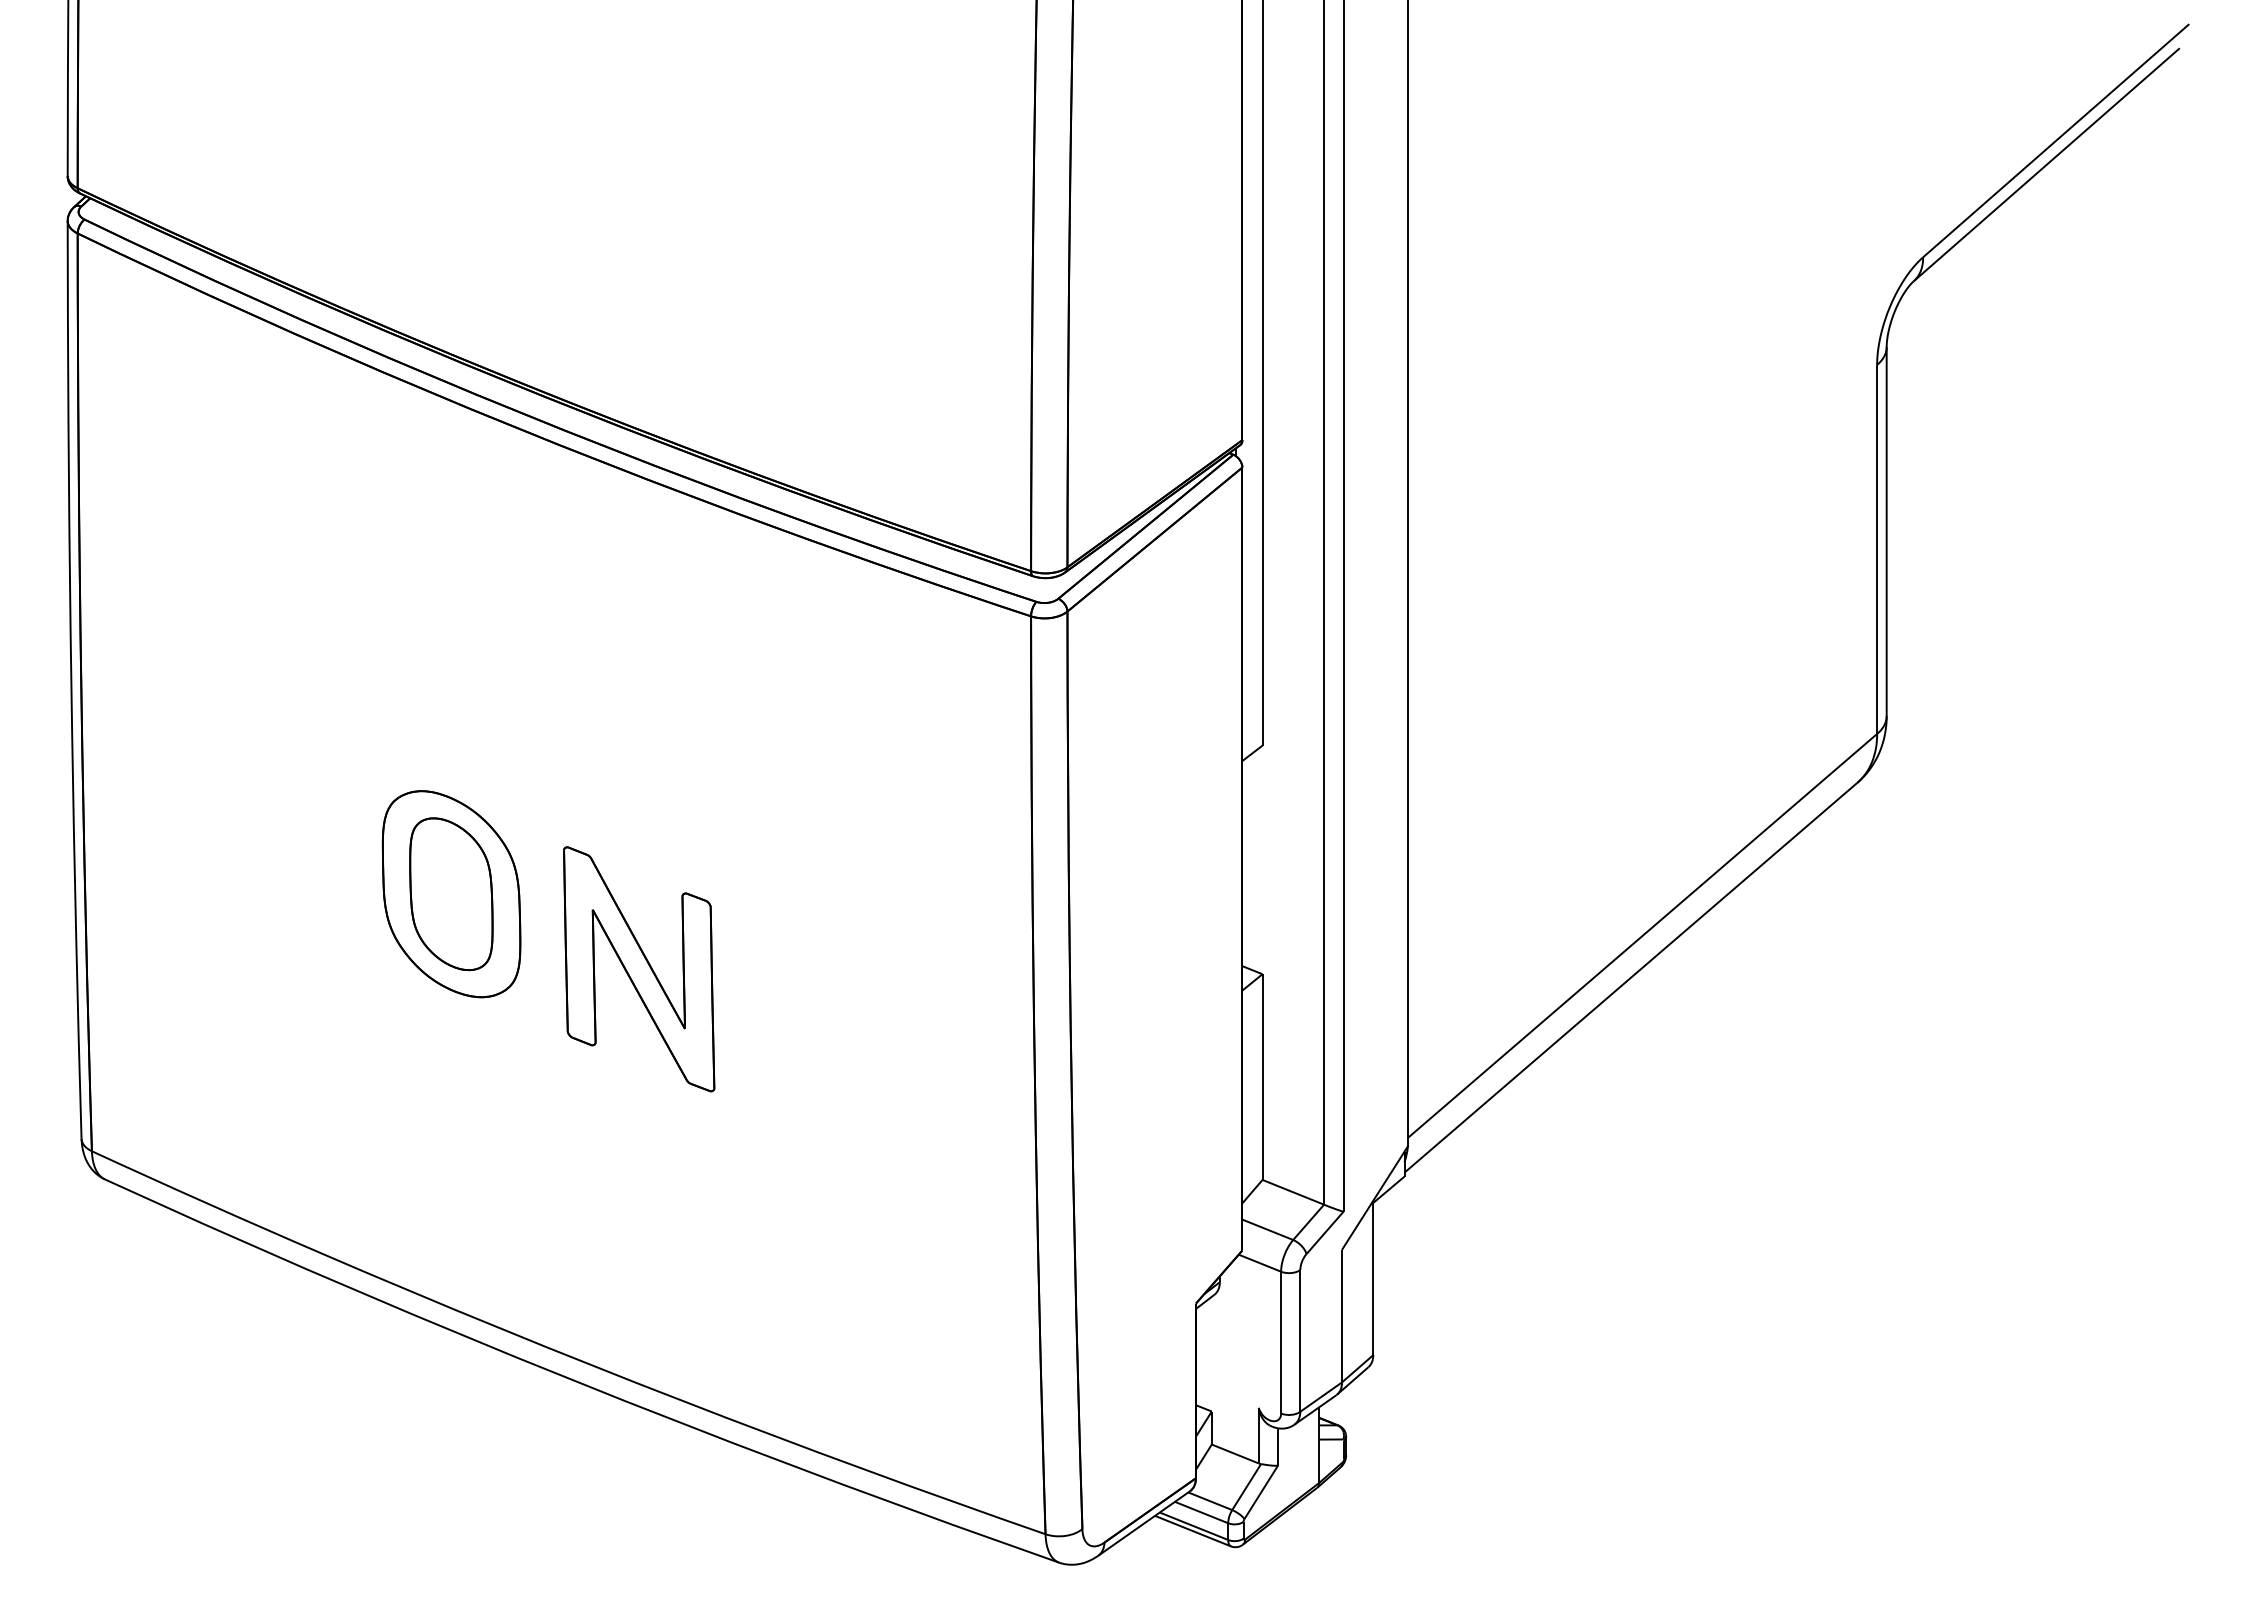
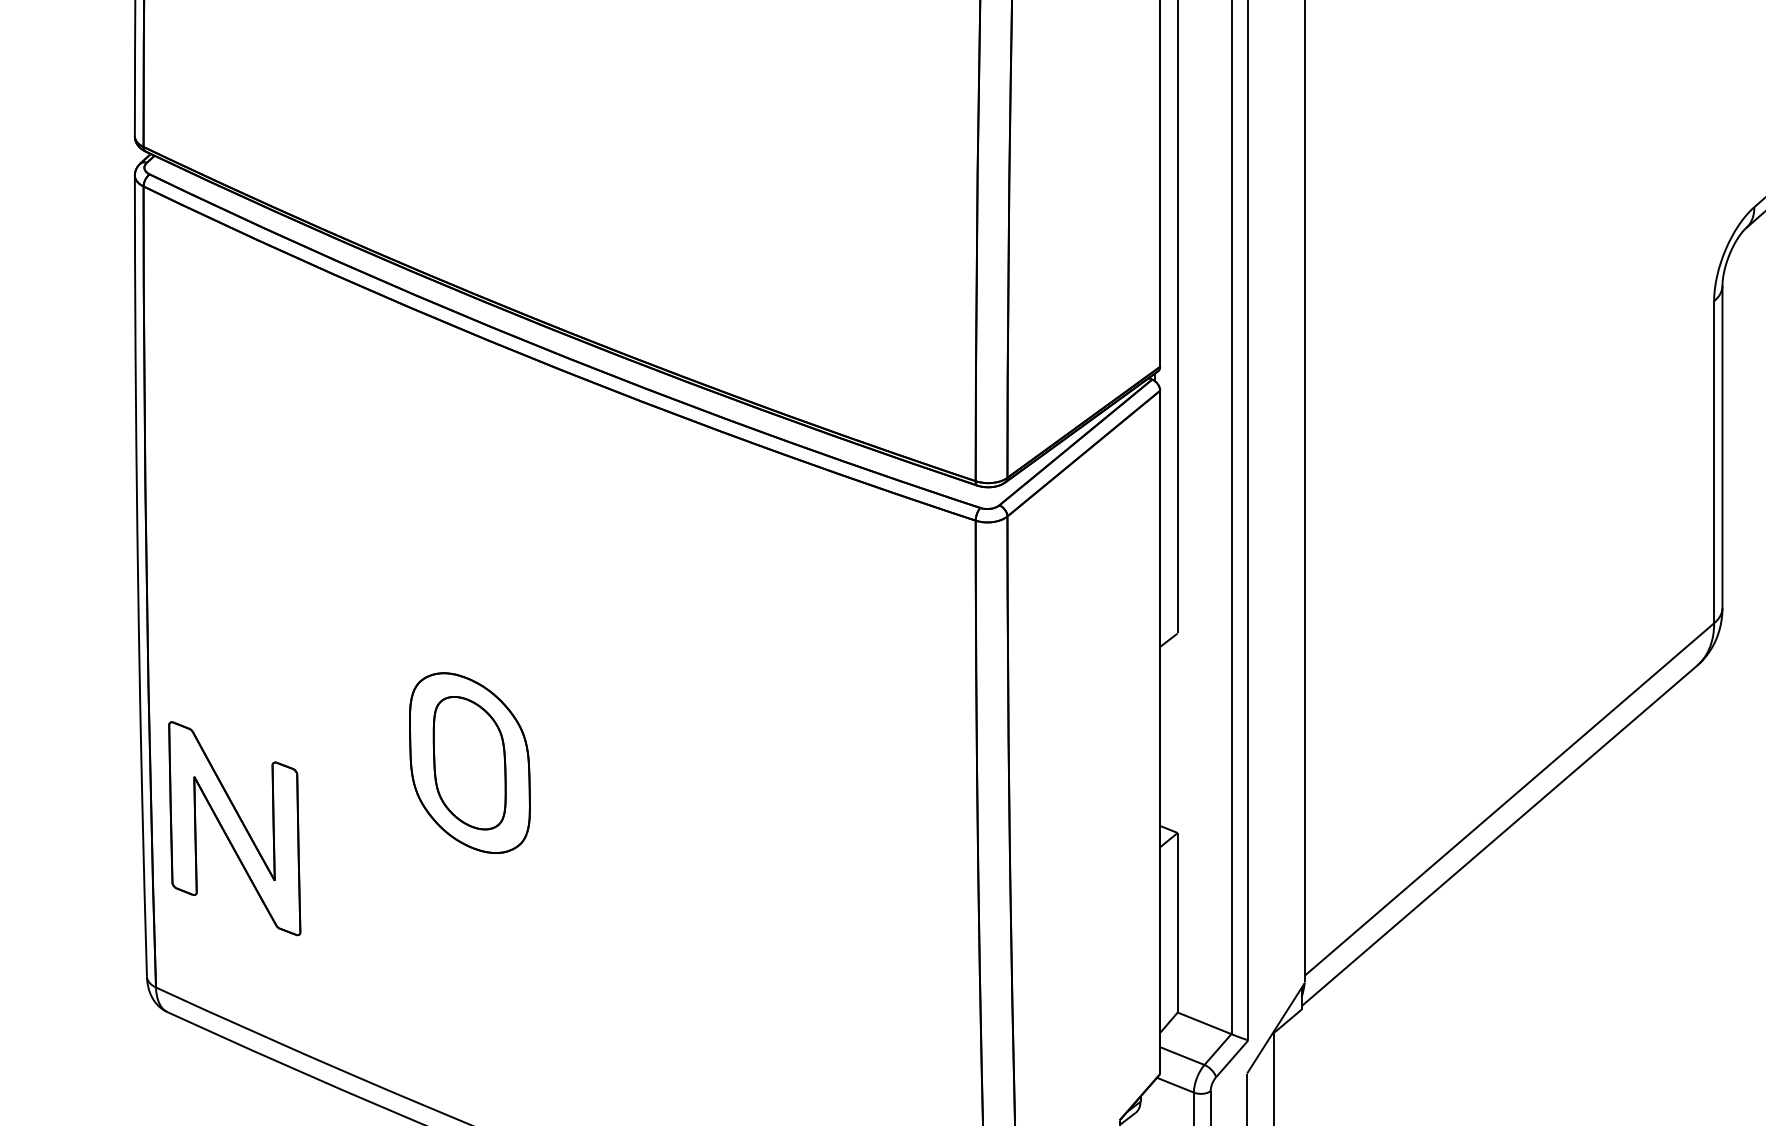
part: (639, 969) -> (235, 828), moved

